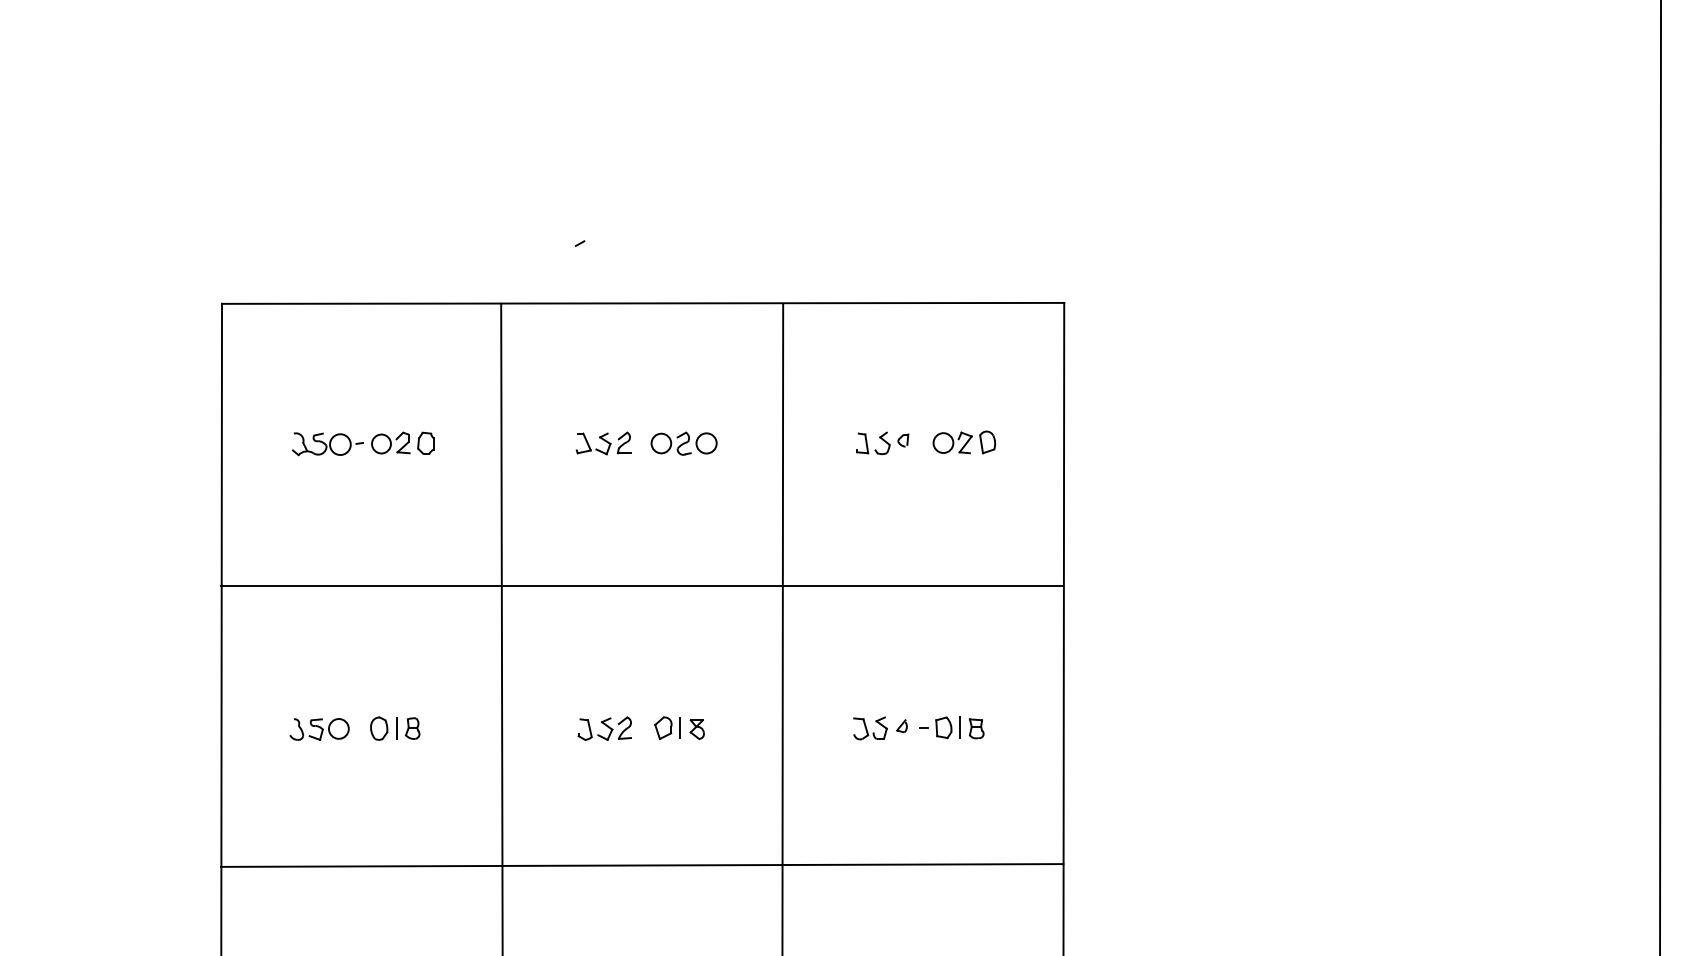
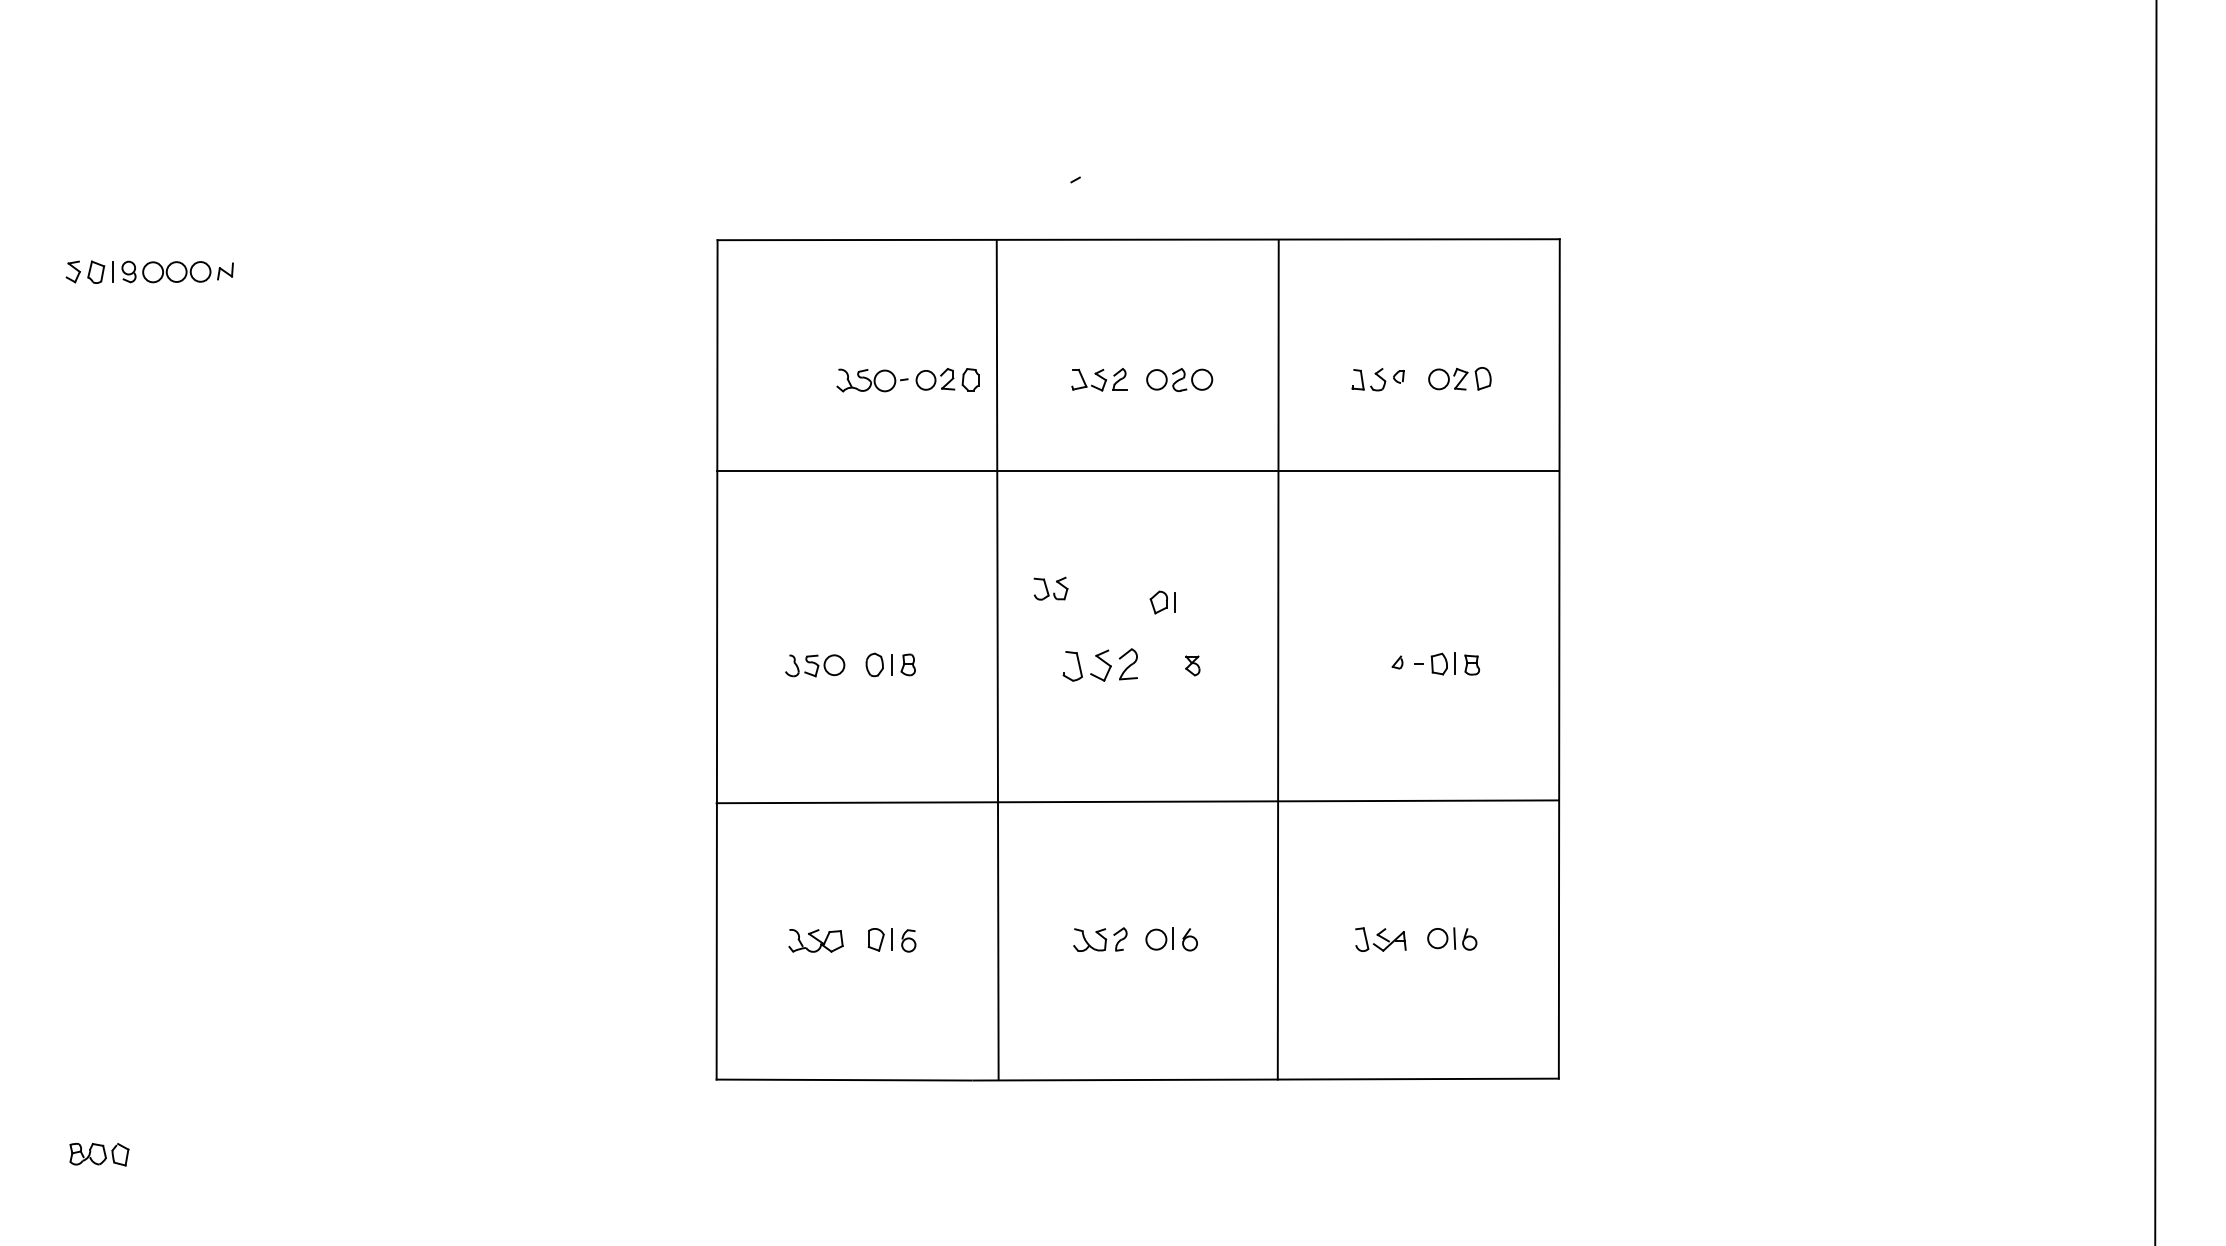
part: (362, 444) -> (907, 380), moved
line: (641, 586) -> (1137, 471), moved
part: (604, 728) -> (1100, 664), size x1.4
part: (666, 728) -> (1162, 602), moved
part: (869, 728) -> (1050, 588), moved

